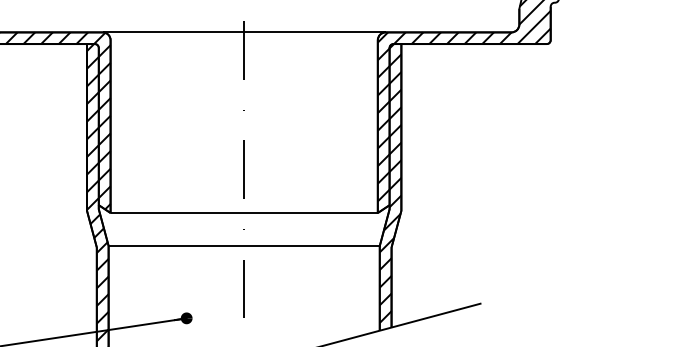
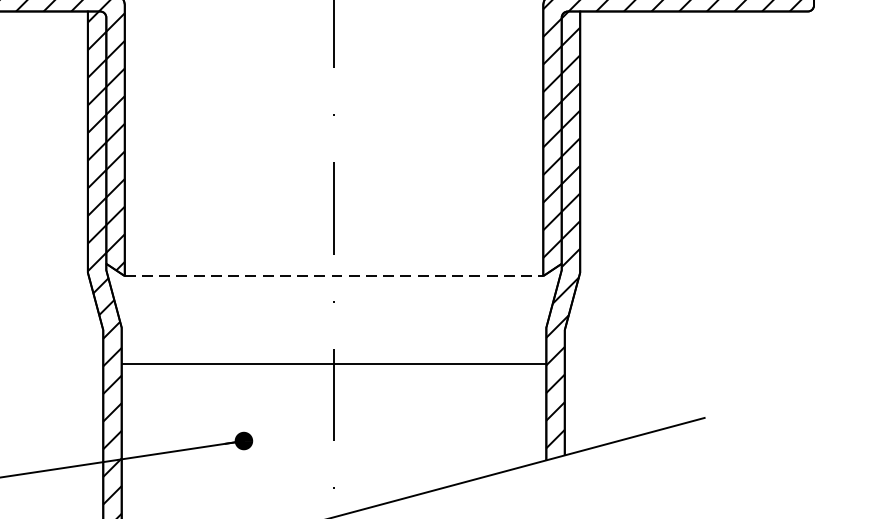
line: (244, 213) -> (334, 276), solid -> dashed
line: (243, 245) -> (332, 362), moved

